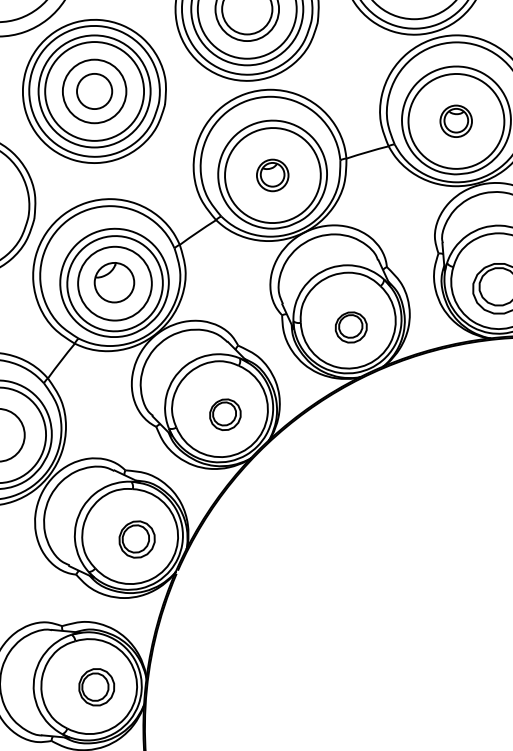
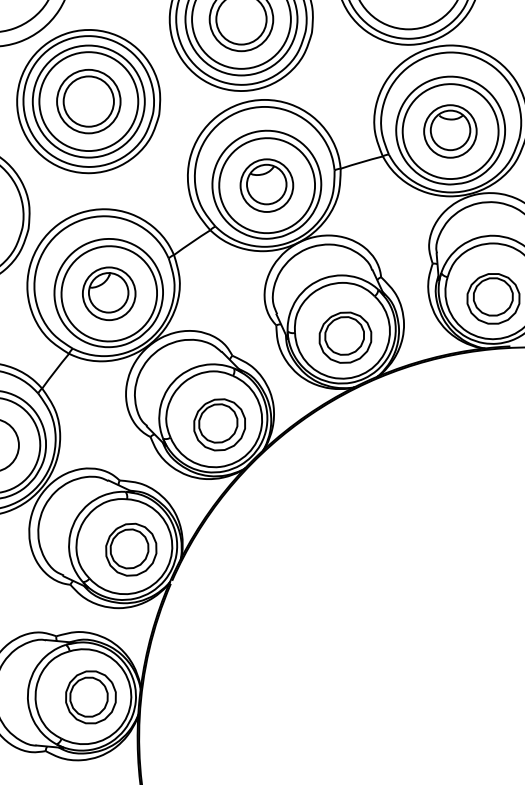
circle: (94, 91) -> (88, 101), size x1.43
part: (456, 121) -> (450, 131), size x1.67
part: (272, 175) -> (266, 185), size x1.67
circle: (114, 283) -> (108, 293), size x0.71
part: (351, 327) -> (345, 337), size x1.67
part: (225, 414) -> (219, 424), size x1.67
part: (137, 539) -> (131, 549), size x1.43
part: (96, 687) -> (90, 697), size x1.43

